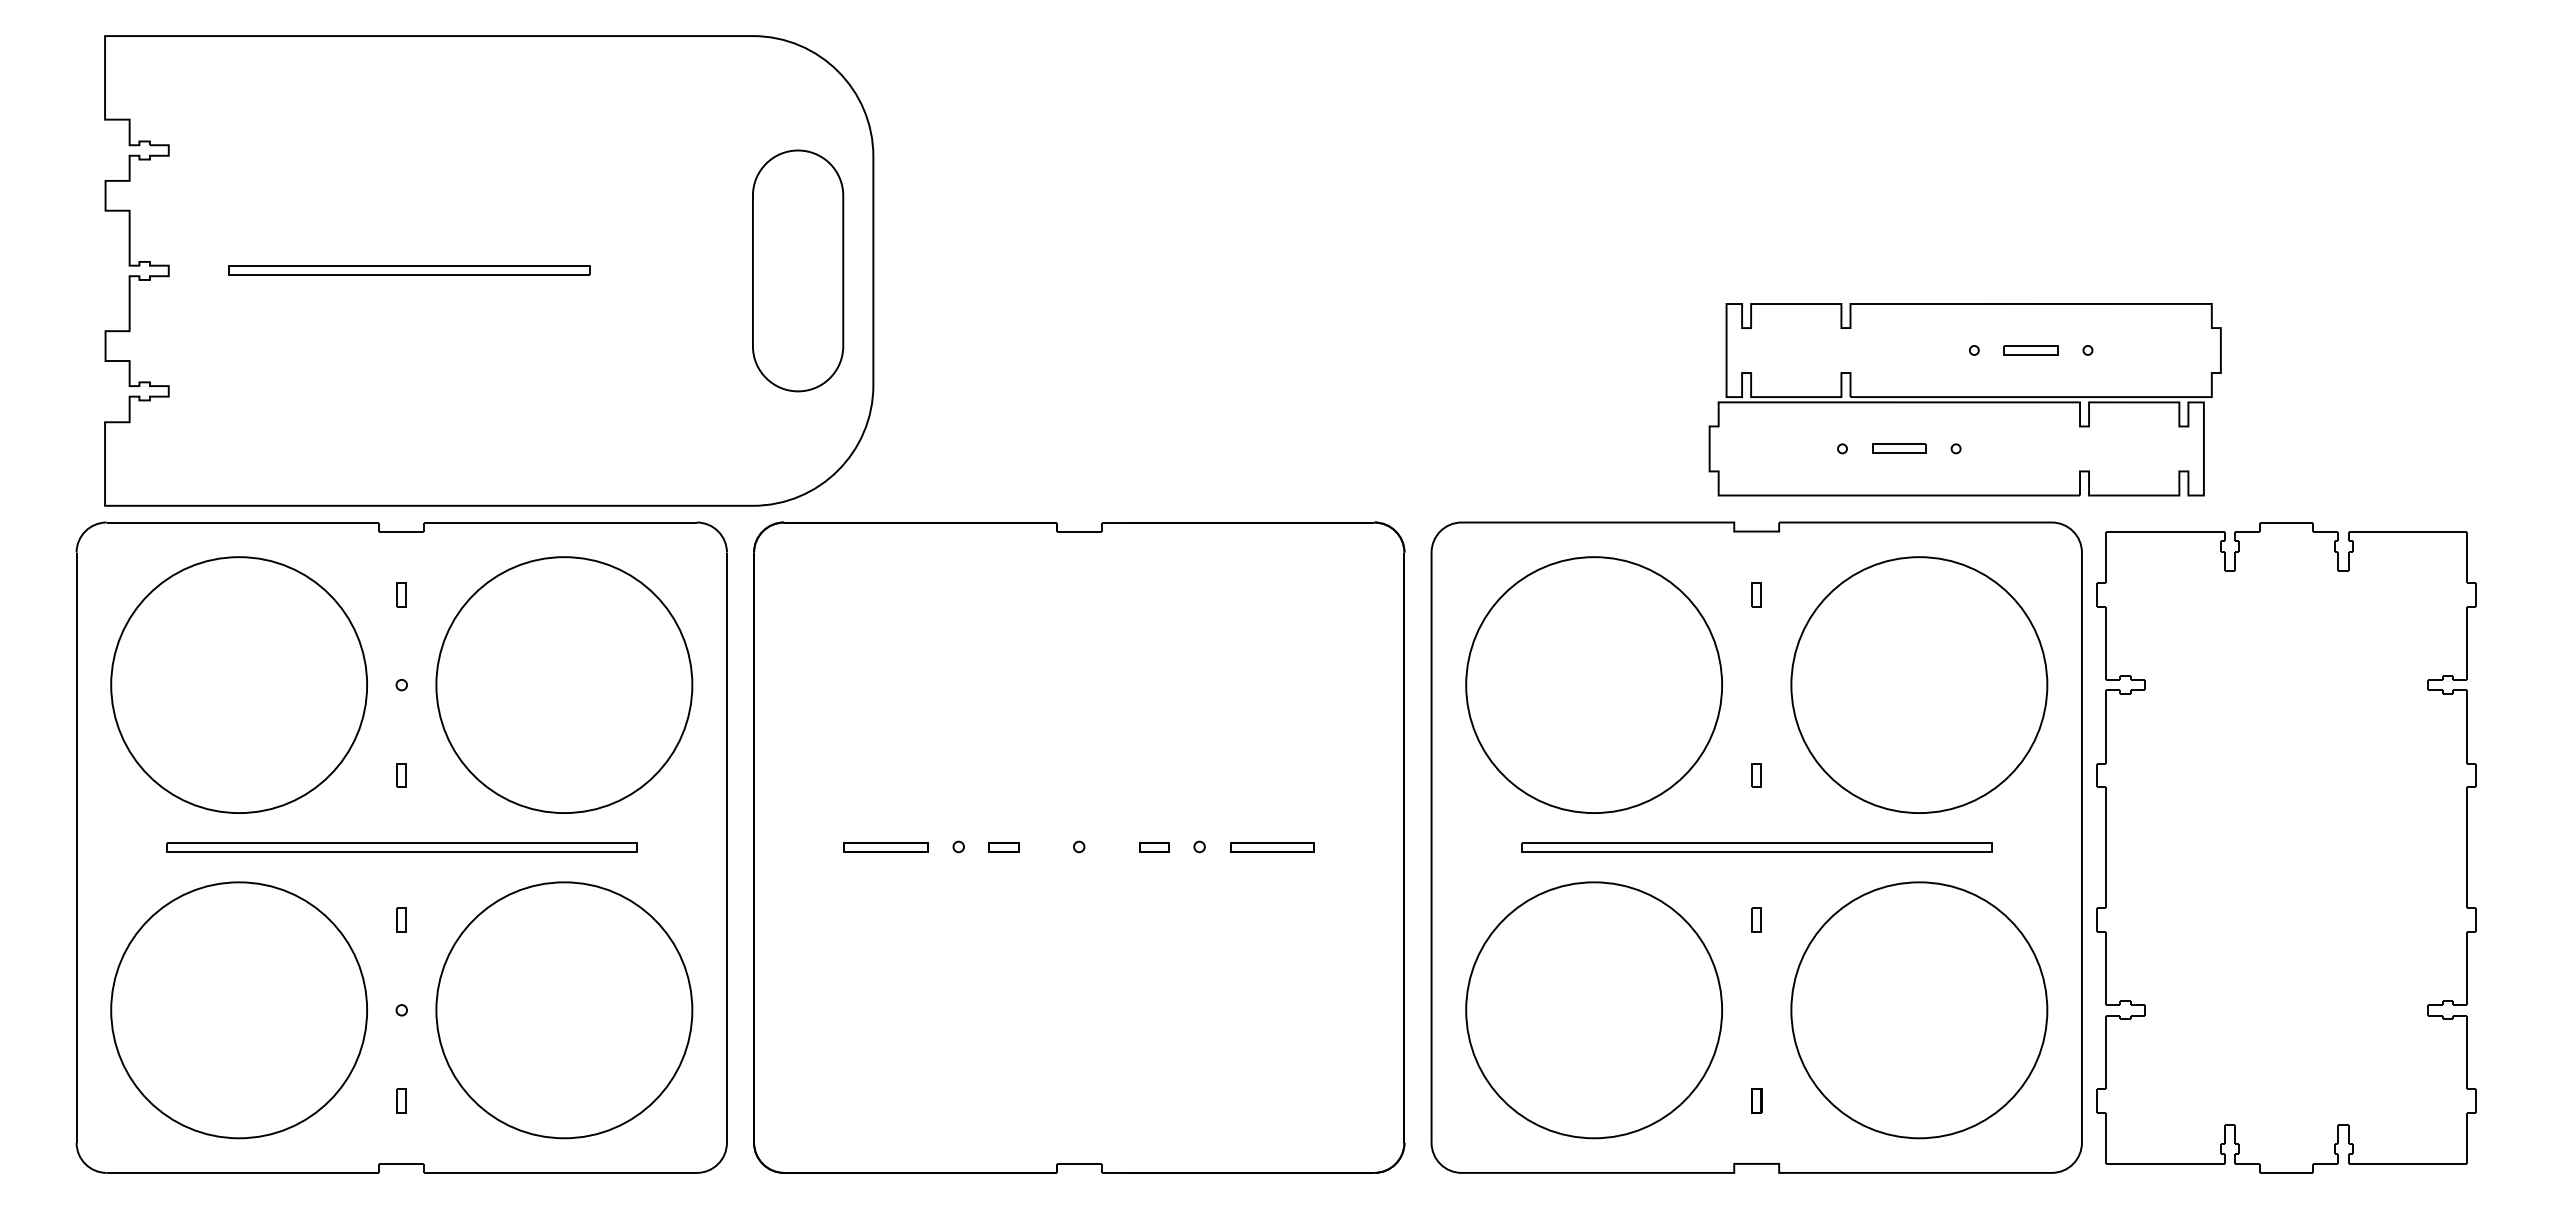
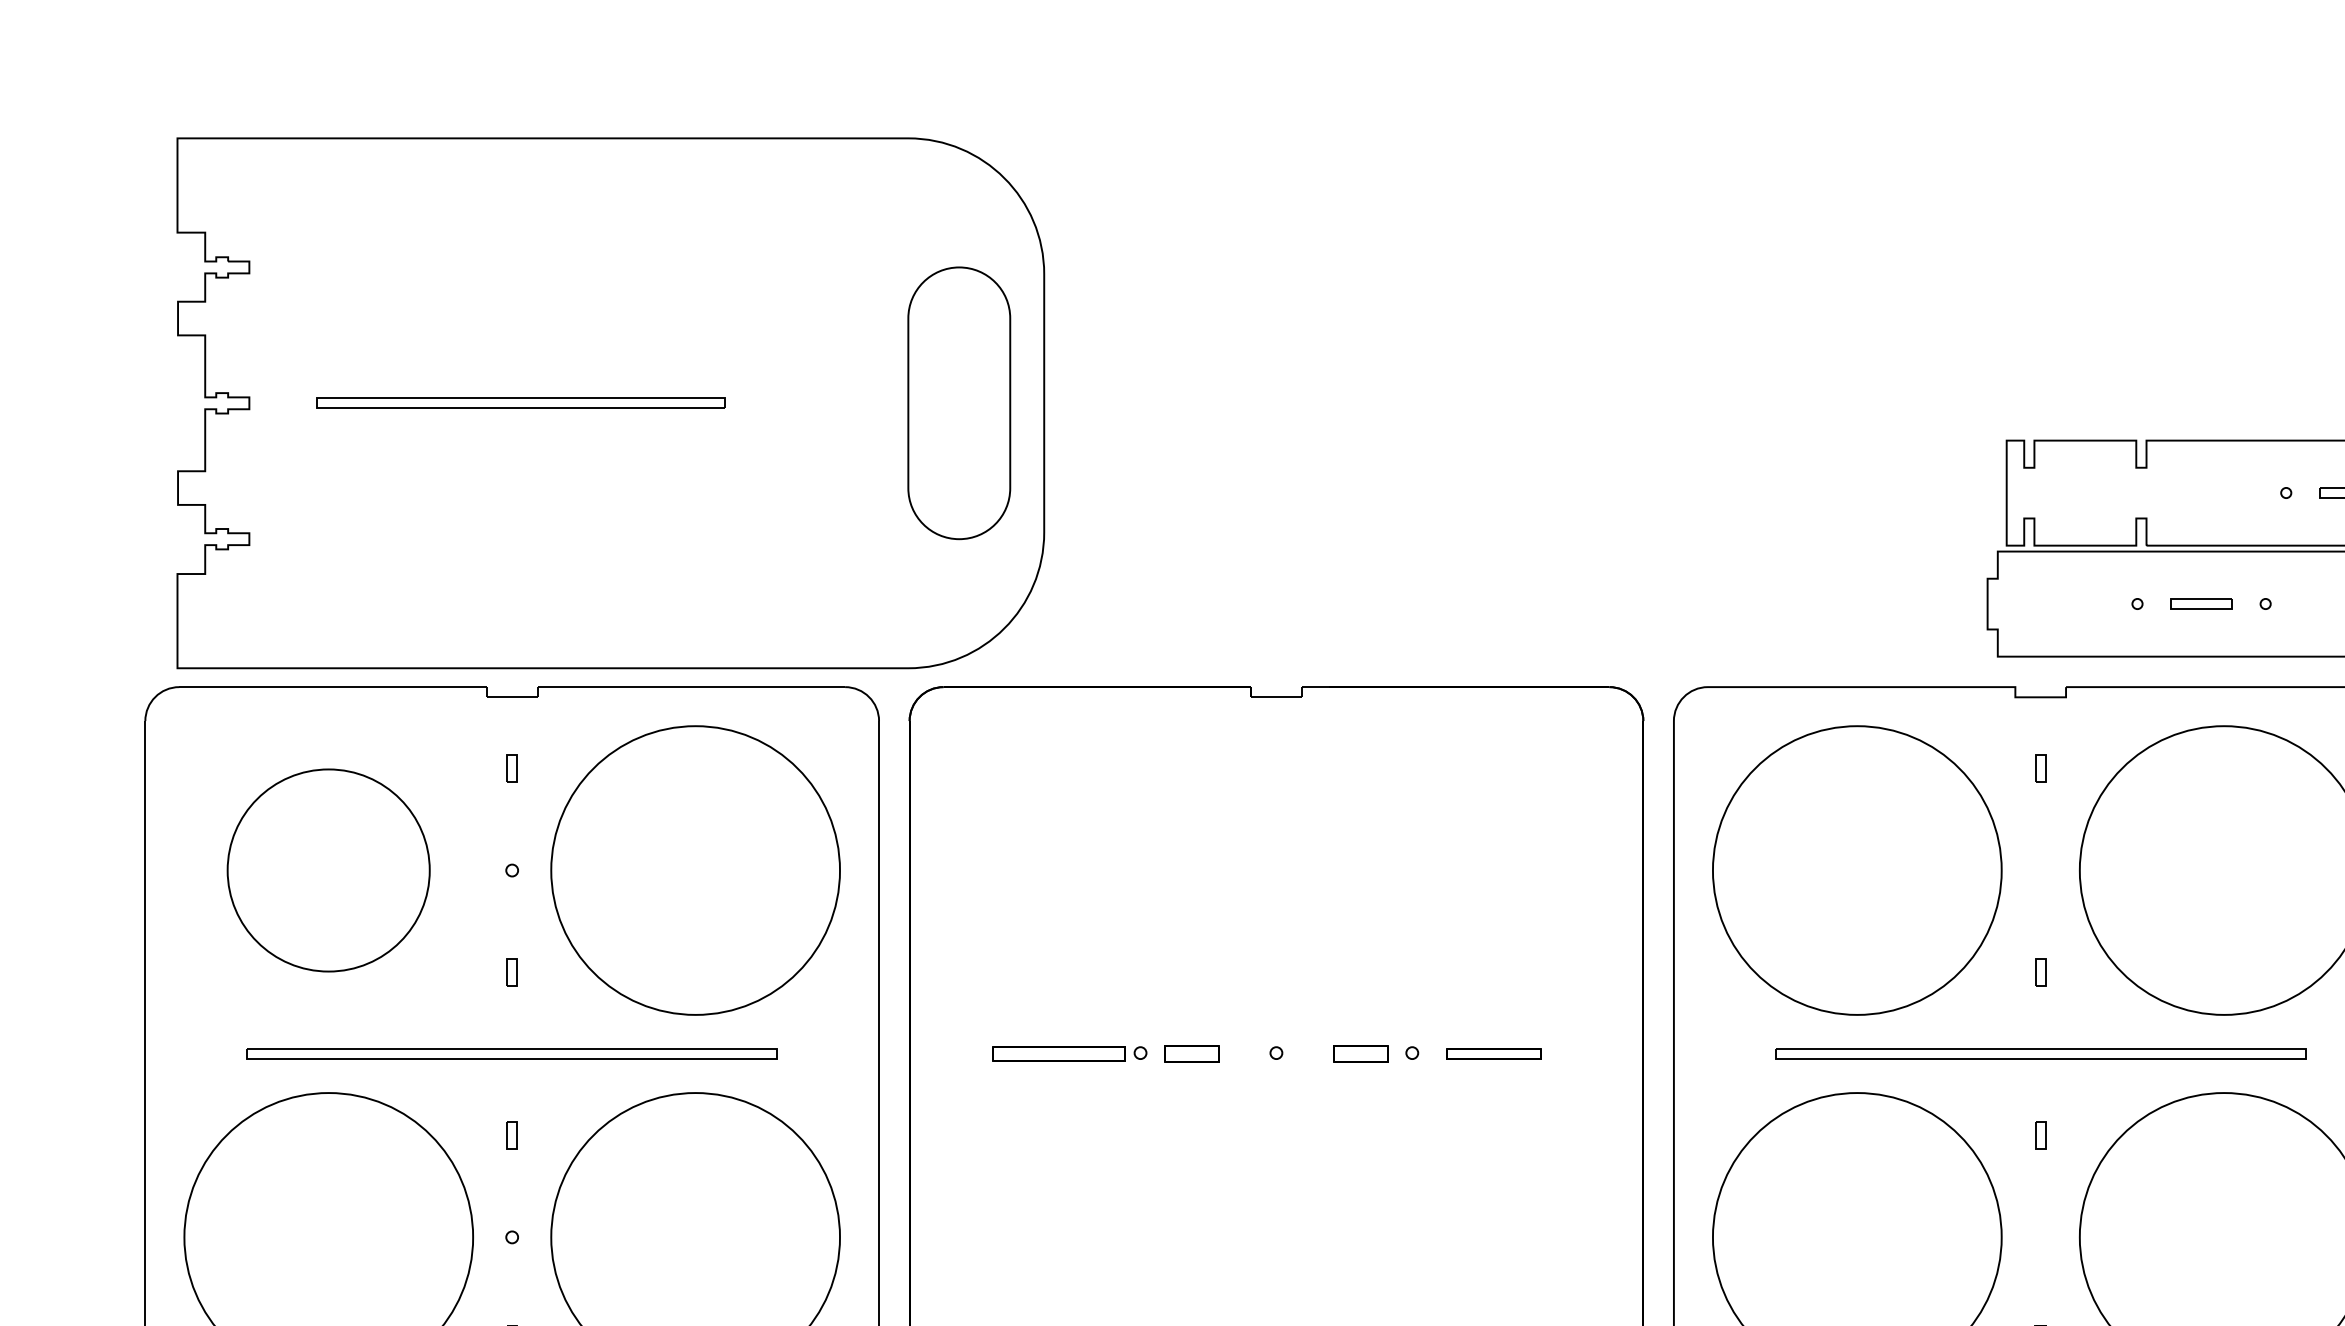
part: (238, 684) -> (328, 869), size x0.7
part: (885, 847) -> (1057, 1053), size x1.4
part: (1003, 847) -> (1191, 1053), size x1.6
part: (1154, 847) -> (1361, 1053), size x1.6

